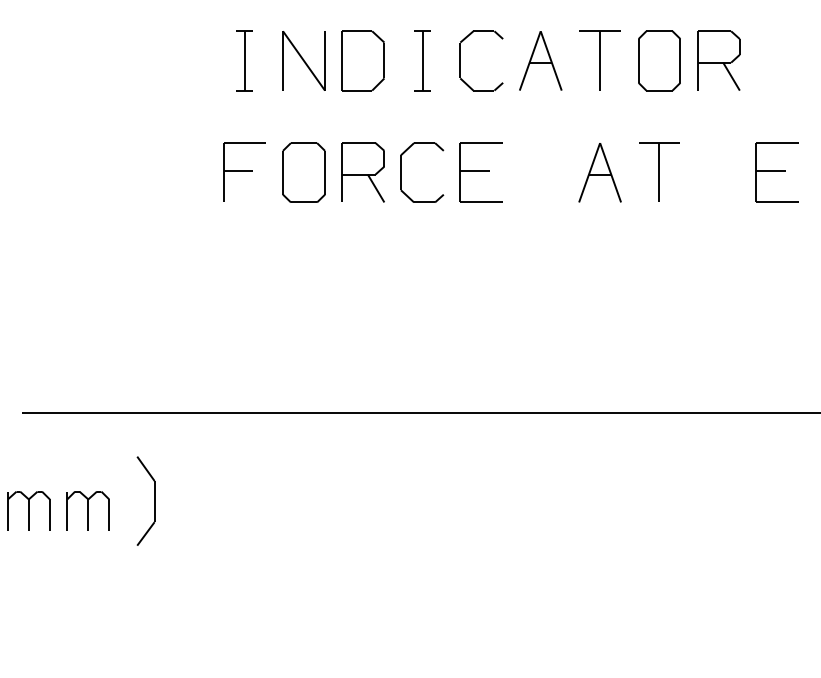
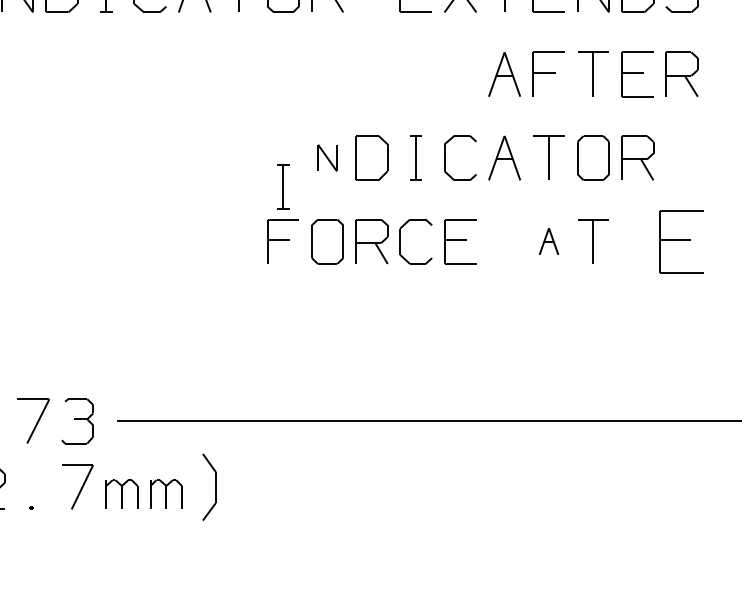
part: (244, 60) -> (283, 186), moved
part: (303, 60) -> (327, 157), size x0.6
part: (599, 172) -> (548, 241), size x0.6
part: (777, 172) -> (681, 241), size x1.4

